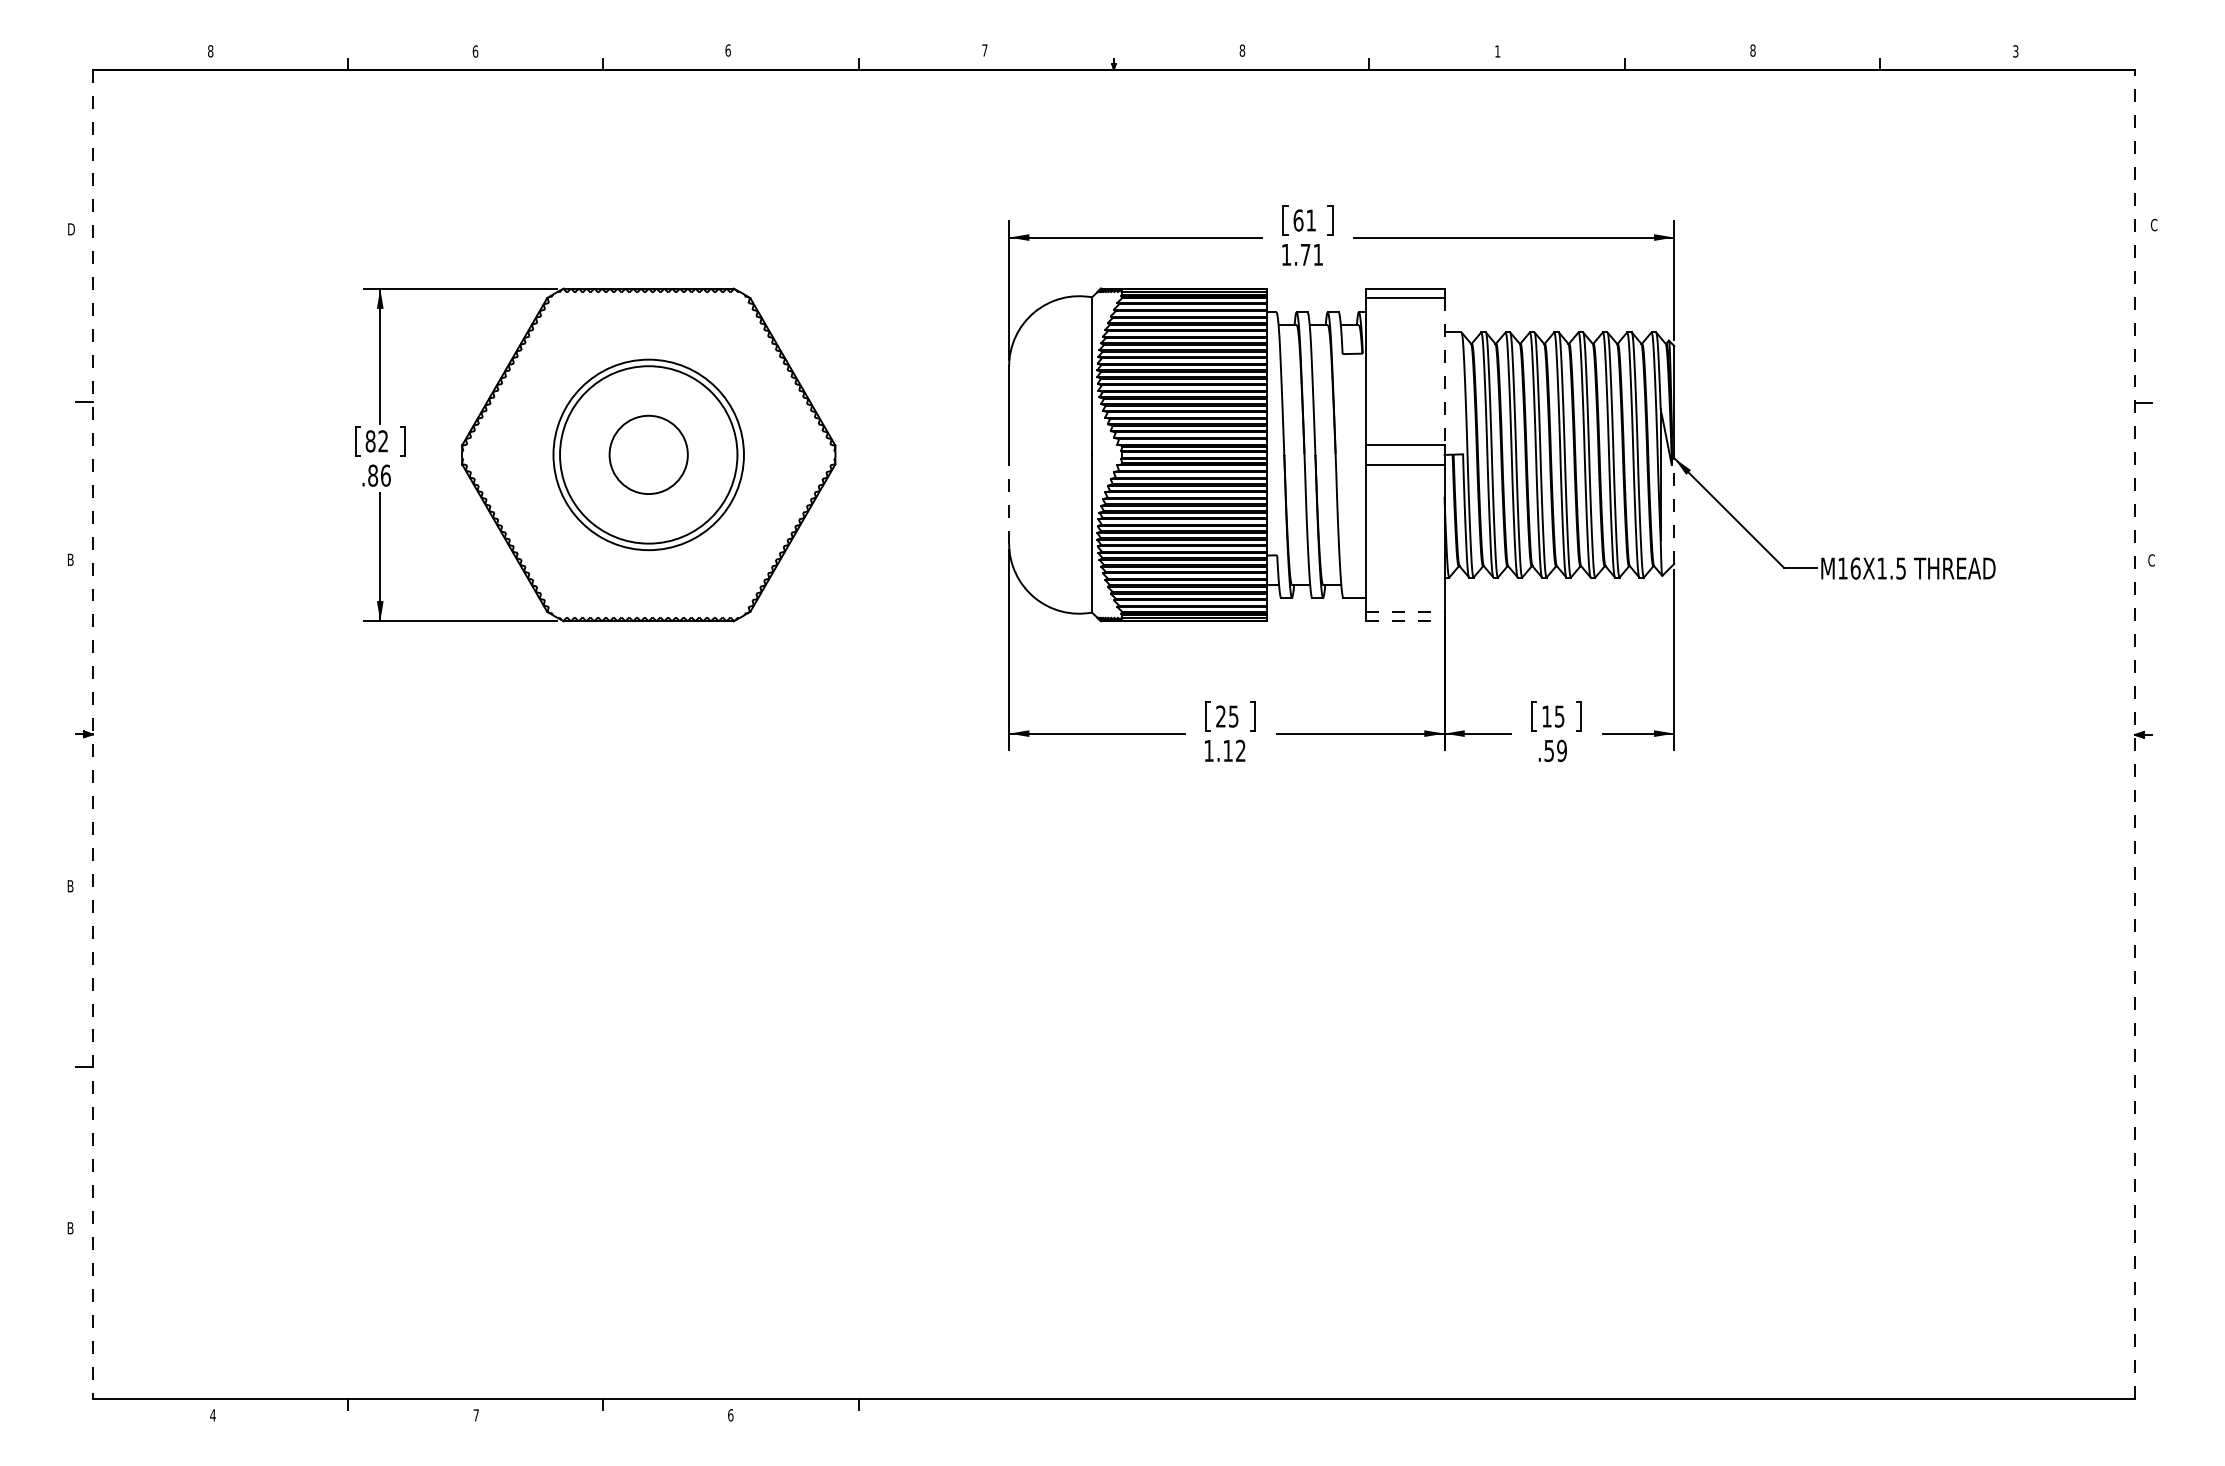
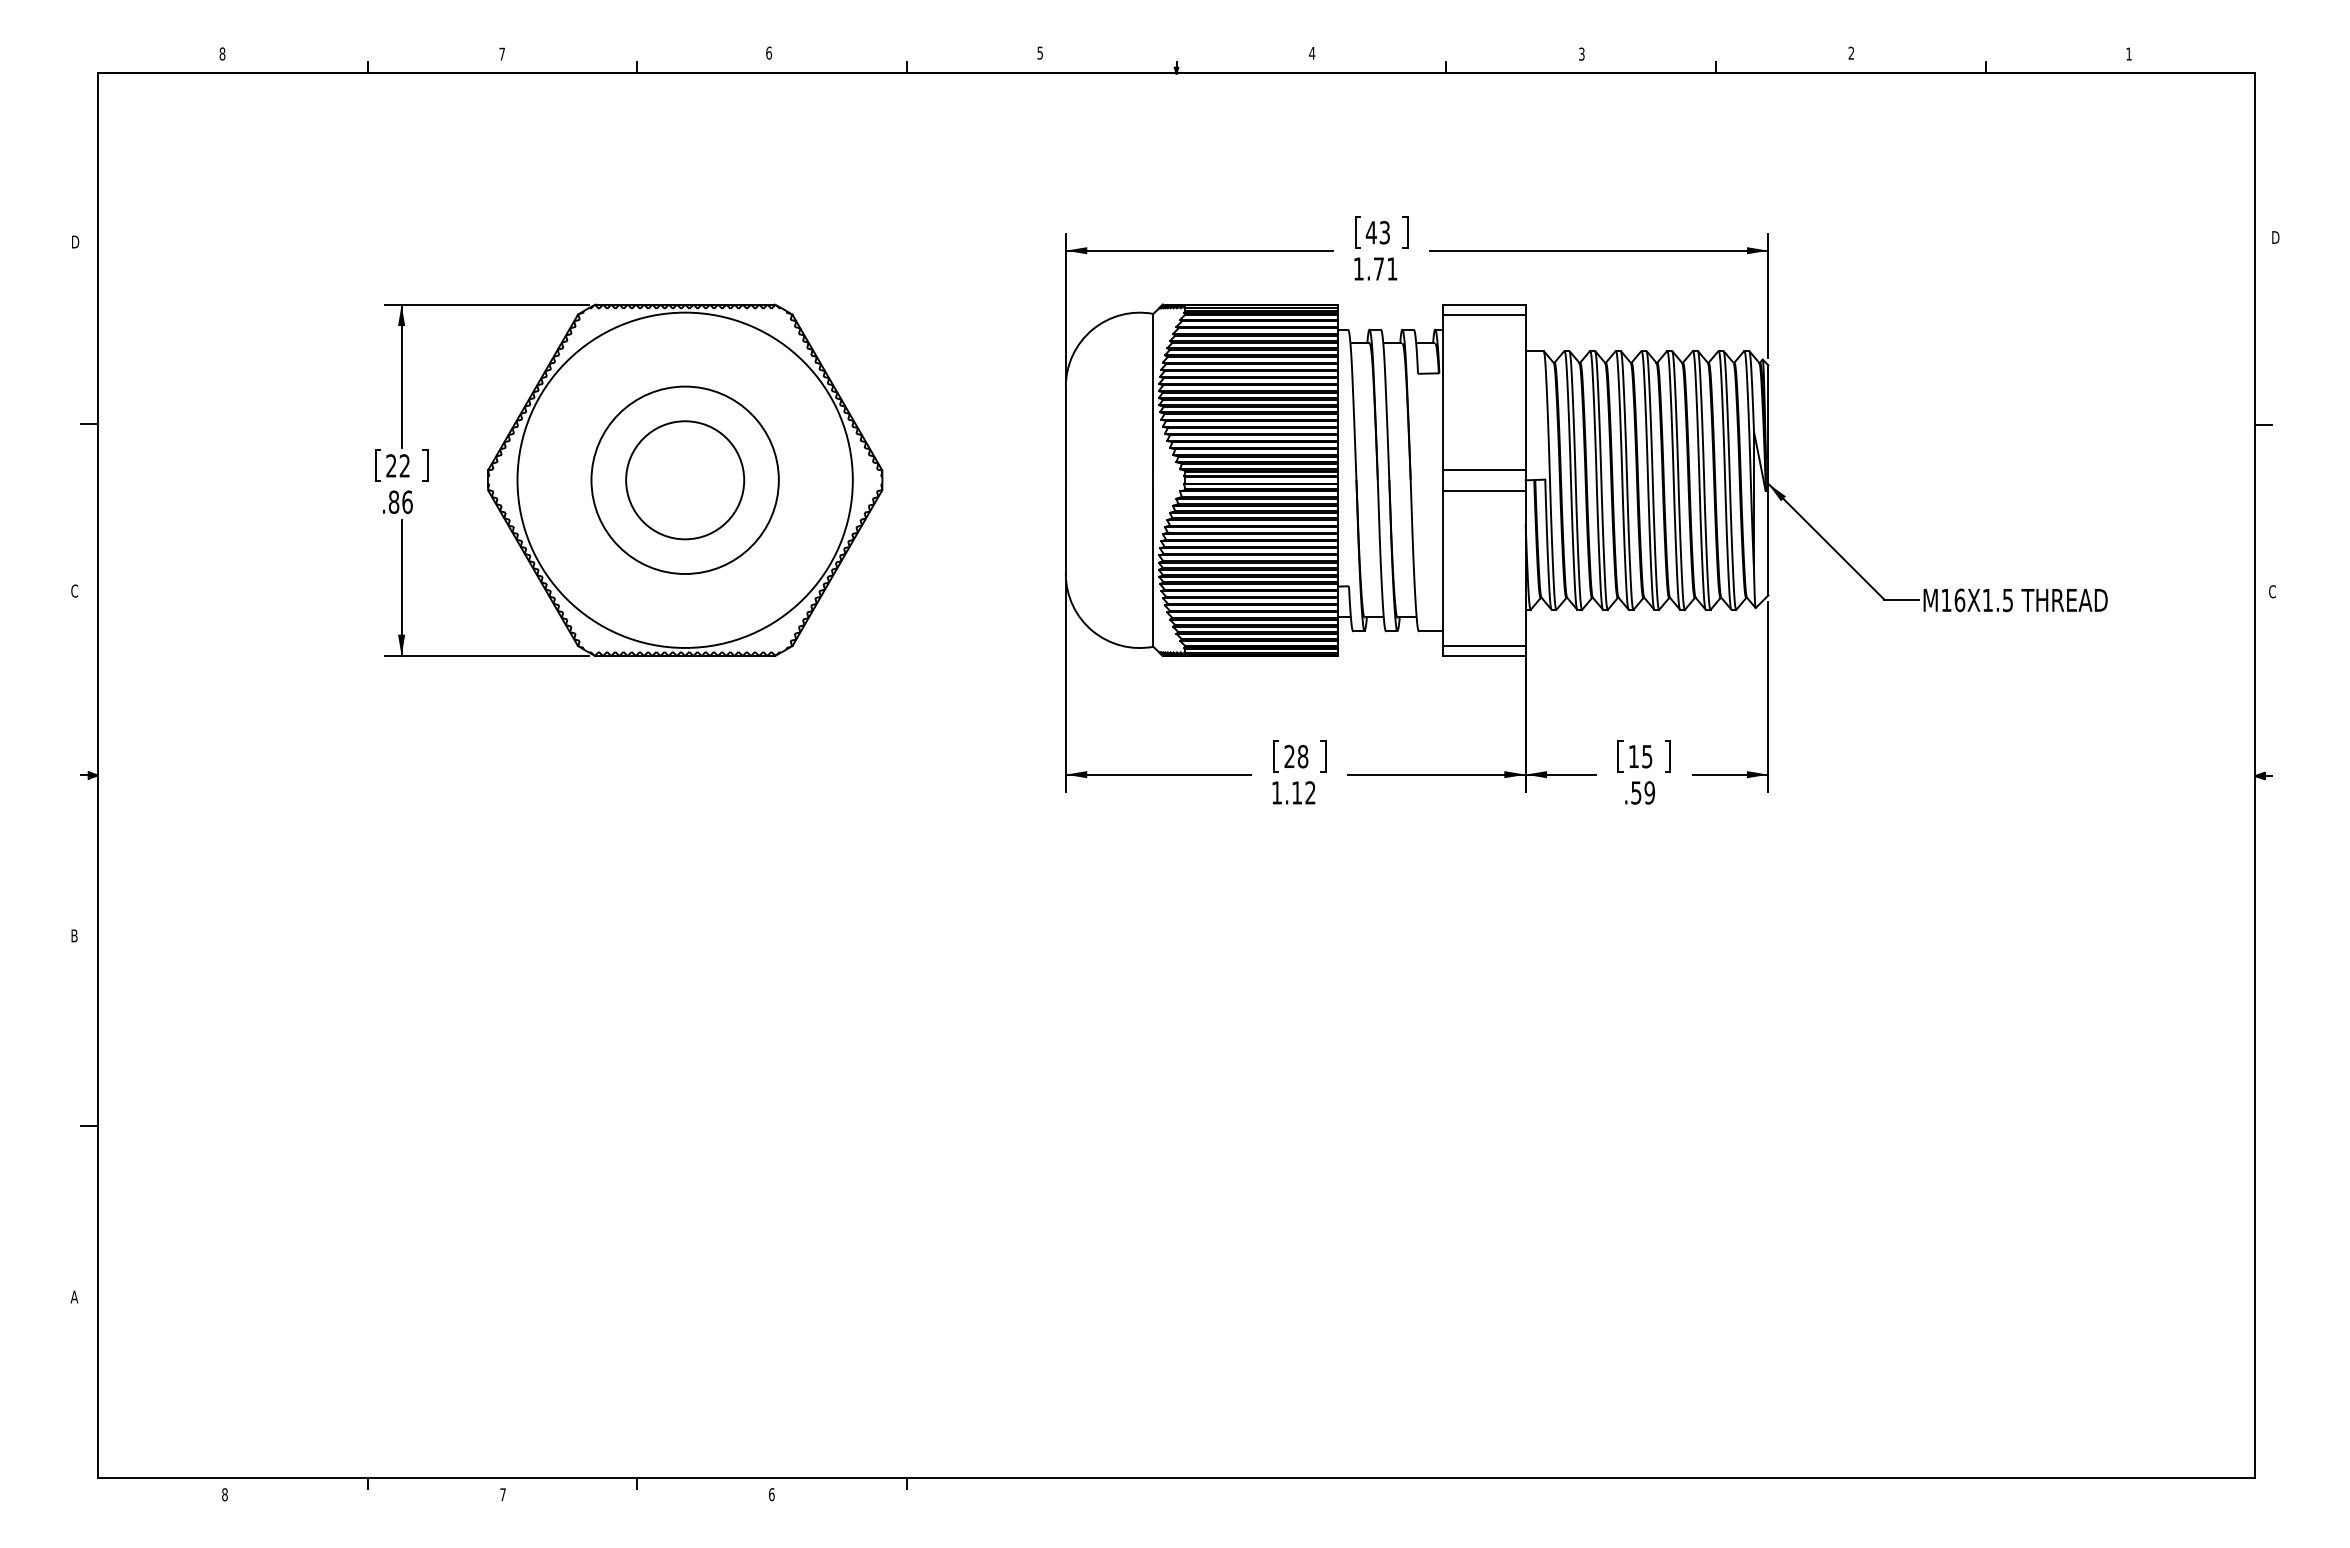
text: (984, 49) -> (1039, 52), 7 -> 5
text: (1242, 49) -> (1312, 52), 8 -> 4
text: (1753, 49) -> (1851, 52), 8 -> 2
text: (475, 50) -> (502, 53), 6 -> 7
text: (1497, 50) -> (1581, 53), 1 -> 3
text: (2015, 50) -> (2128, 53), 3 -> 1
text: (1304, 220) -> (1377, 232), 61 -> 43
text: (2154, 225) -> (2275, 237), C -> D
line: (1444, 371) -> (1525, 392), dashed -> solid
text: (370, 440) -> (391, 465), 82 -> 22
circle: (648, 454) -> (684, 479), size x1.67
circle: (649, 455) -> (685, 480), size x1.43
line: (1008, 499) -> (1065, 527), dashed -> solid
line: (1674, 509) -> (1768, 537), dashed -> solid
text: (70, 559) -> (74, 590), B -> C
line: (1405, 611) -> (1484, 645), dashed -> solid
line: (1405, 621) -> (1484, 656), dashed -> solid
text: (1233, 716) -> (1302, 756), 25 -> 28
line: (2135, 733) -> (2255, 774), dashed -> solid
line: (92, 735) -> (97, 776), dashed -> solid
text: (70, 1227) -> (74, 1296), B -> A
text: (212, 1415) -> (224, 1494), 4 -> 8

